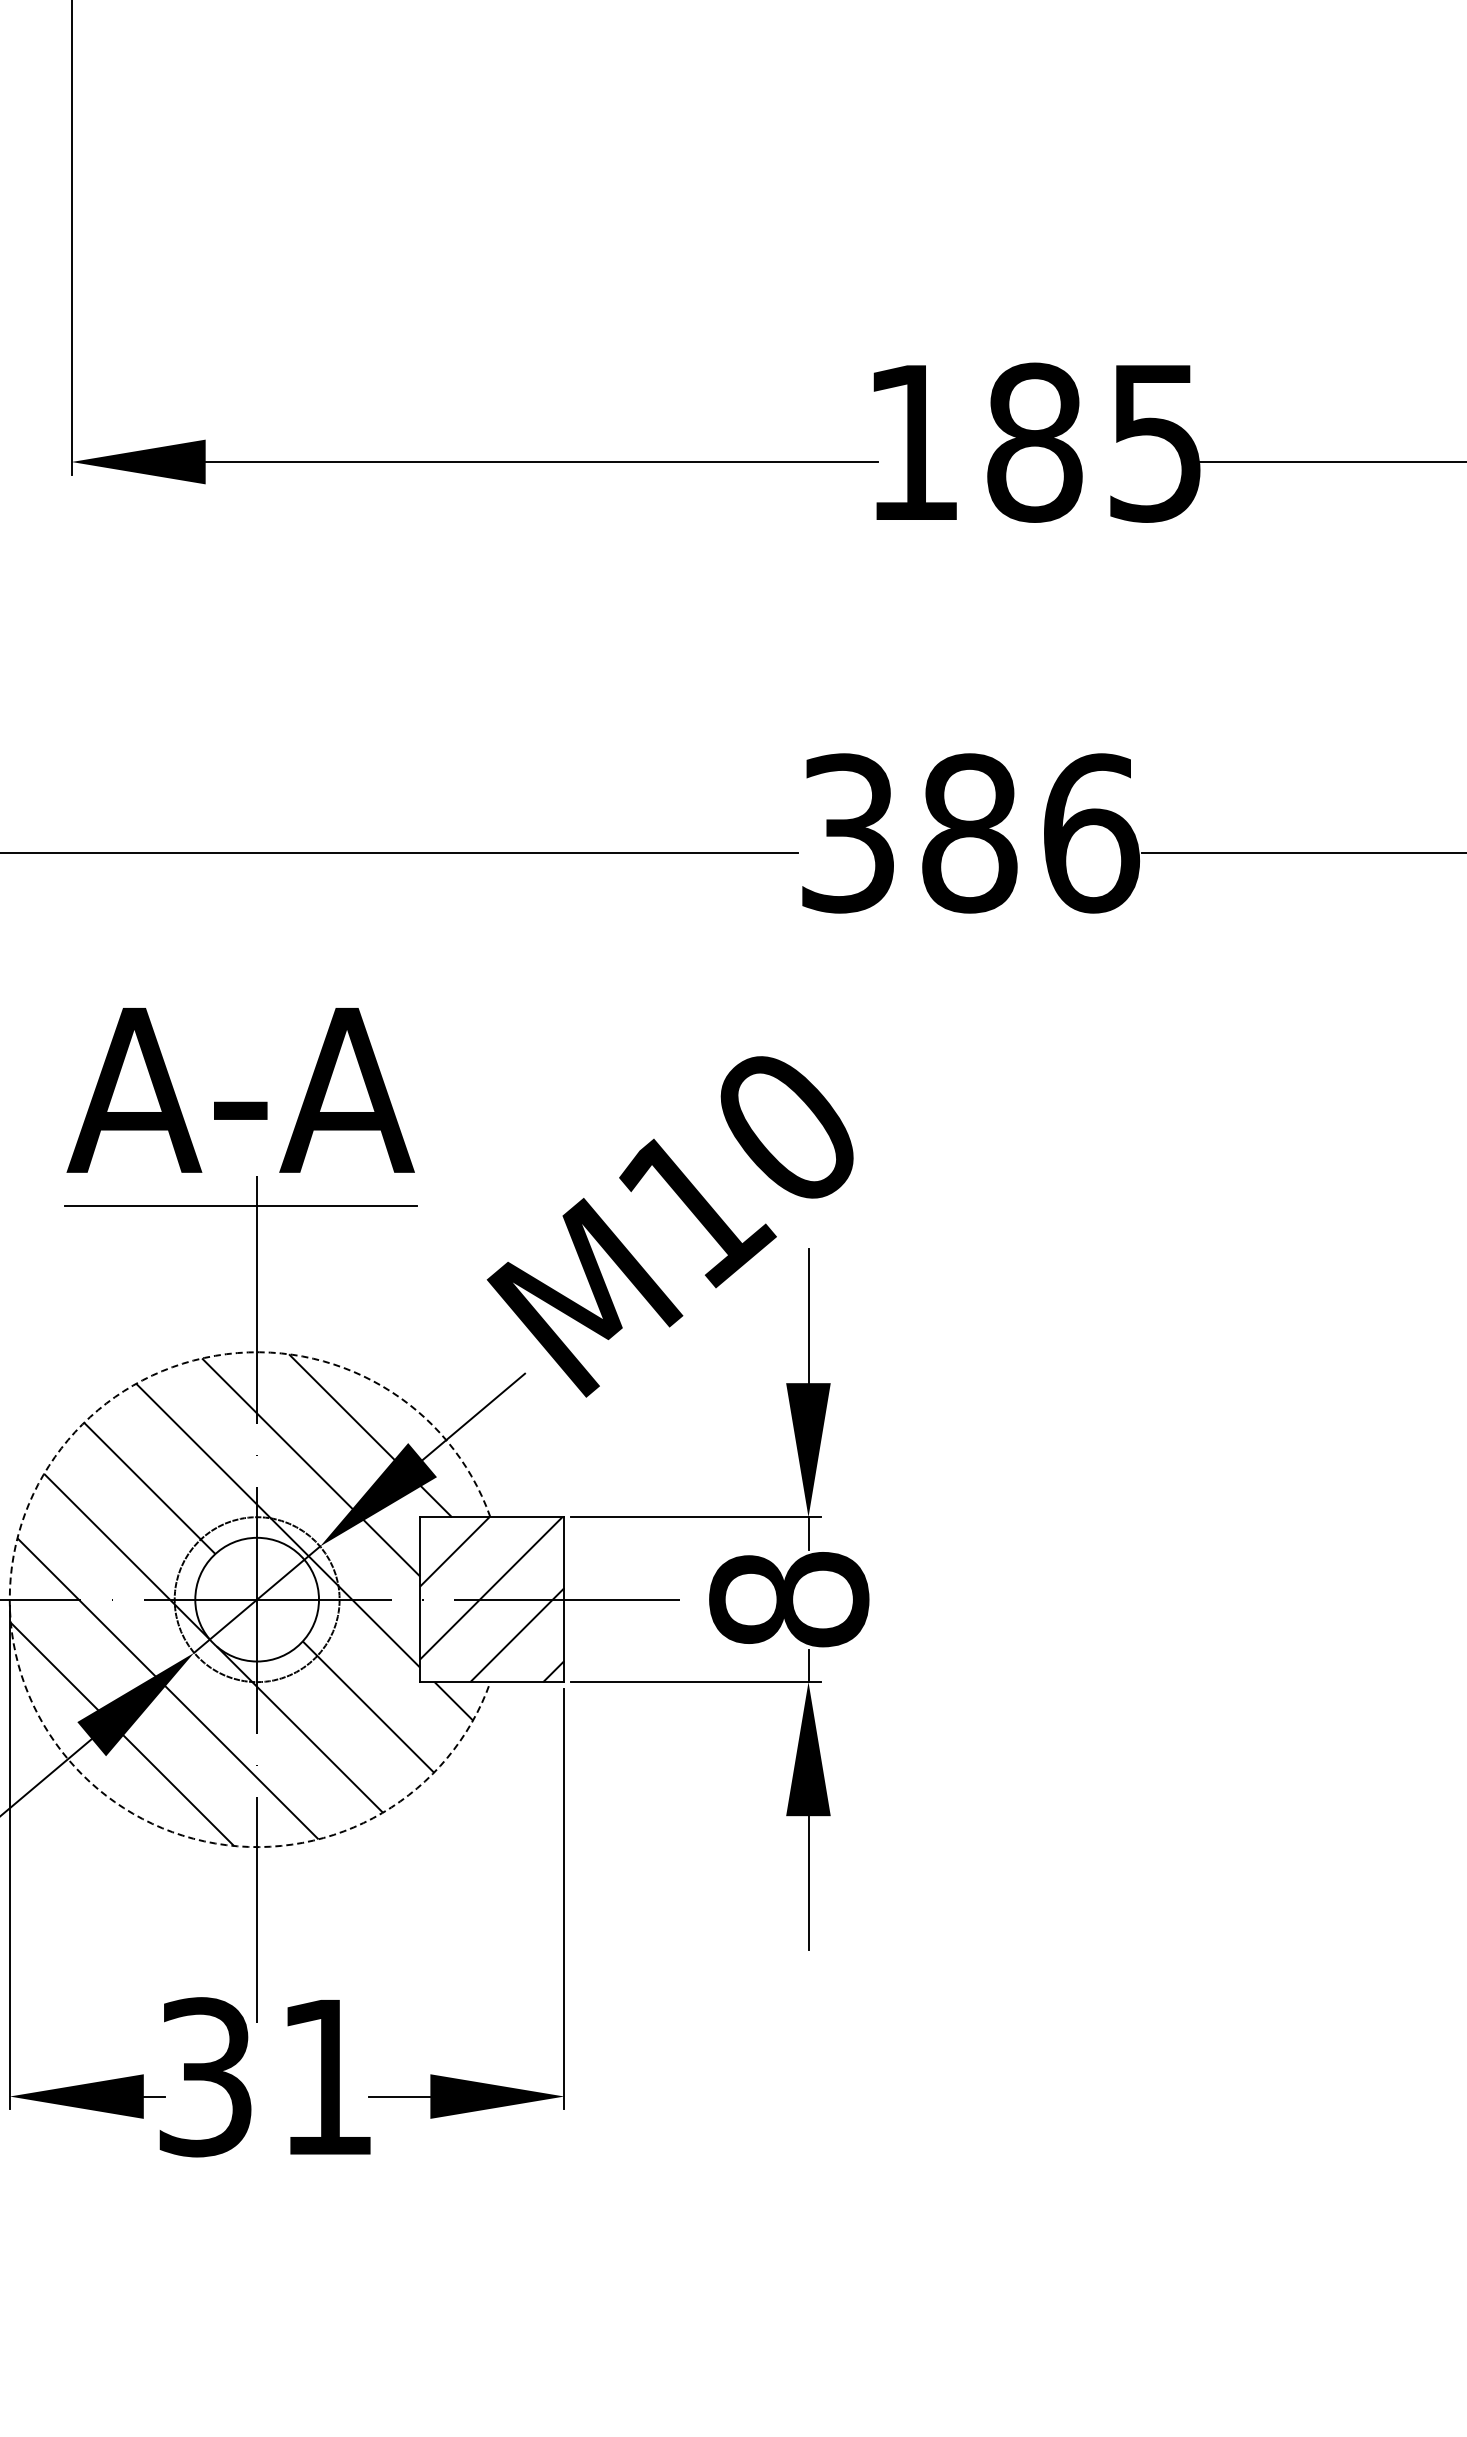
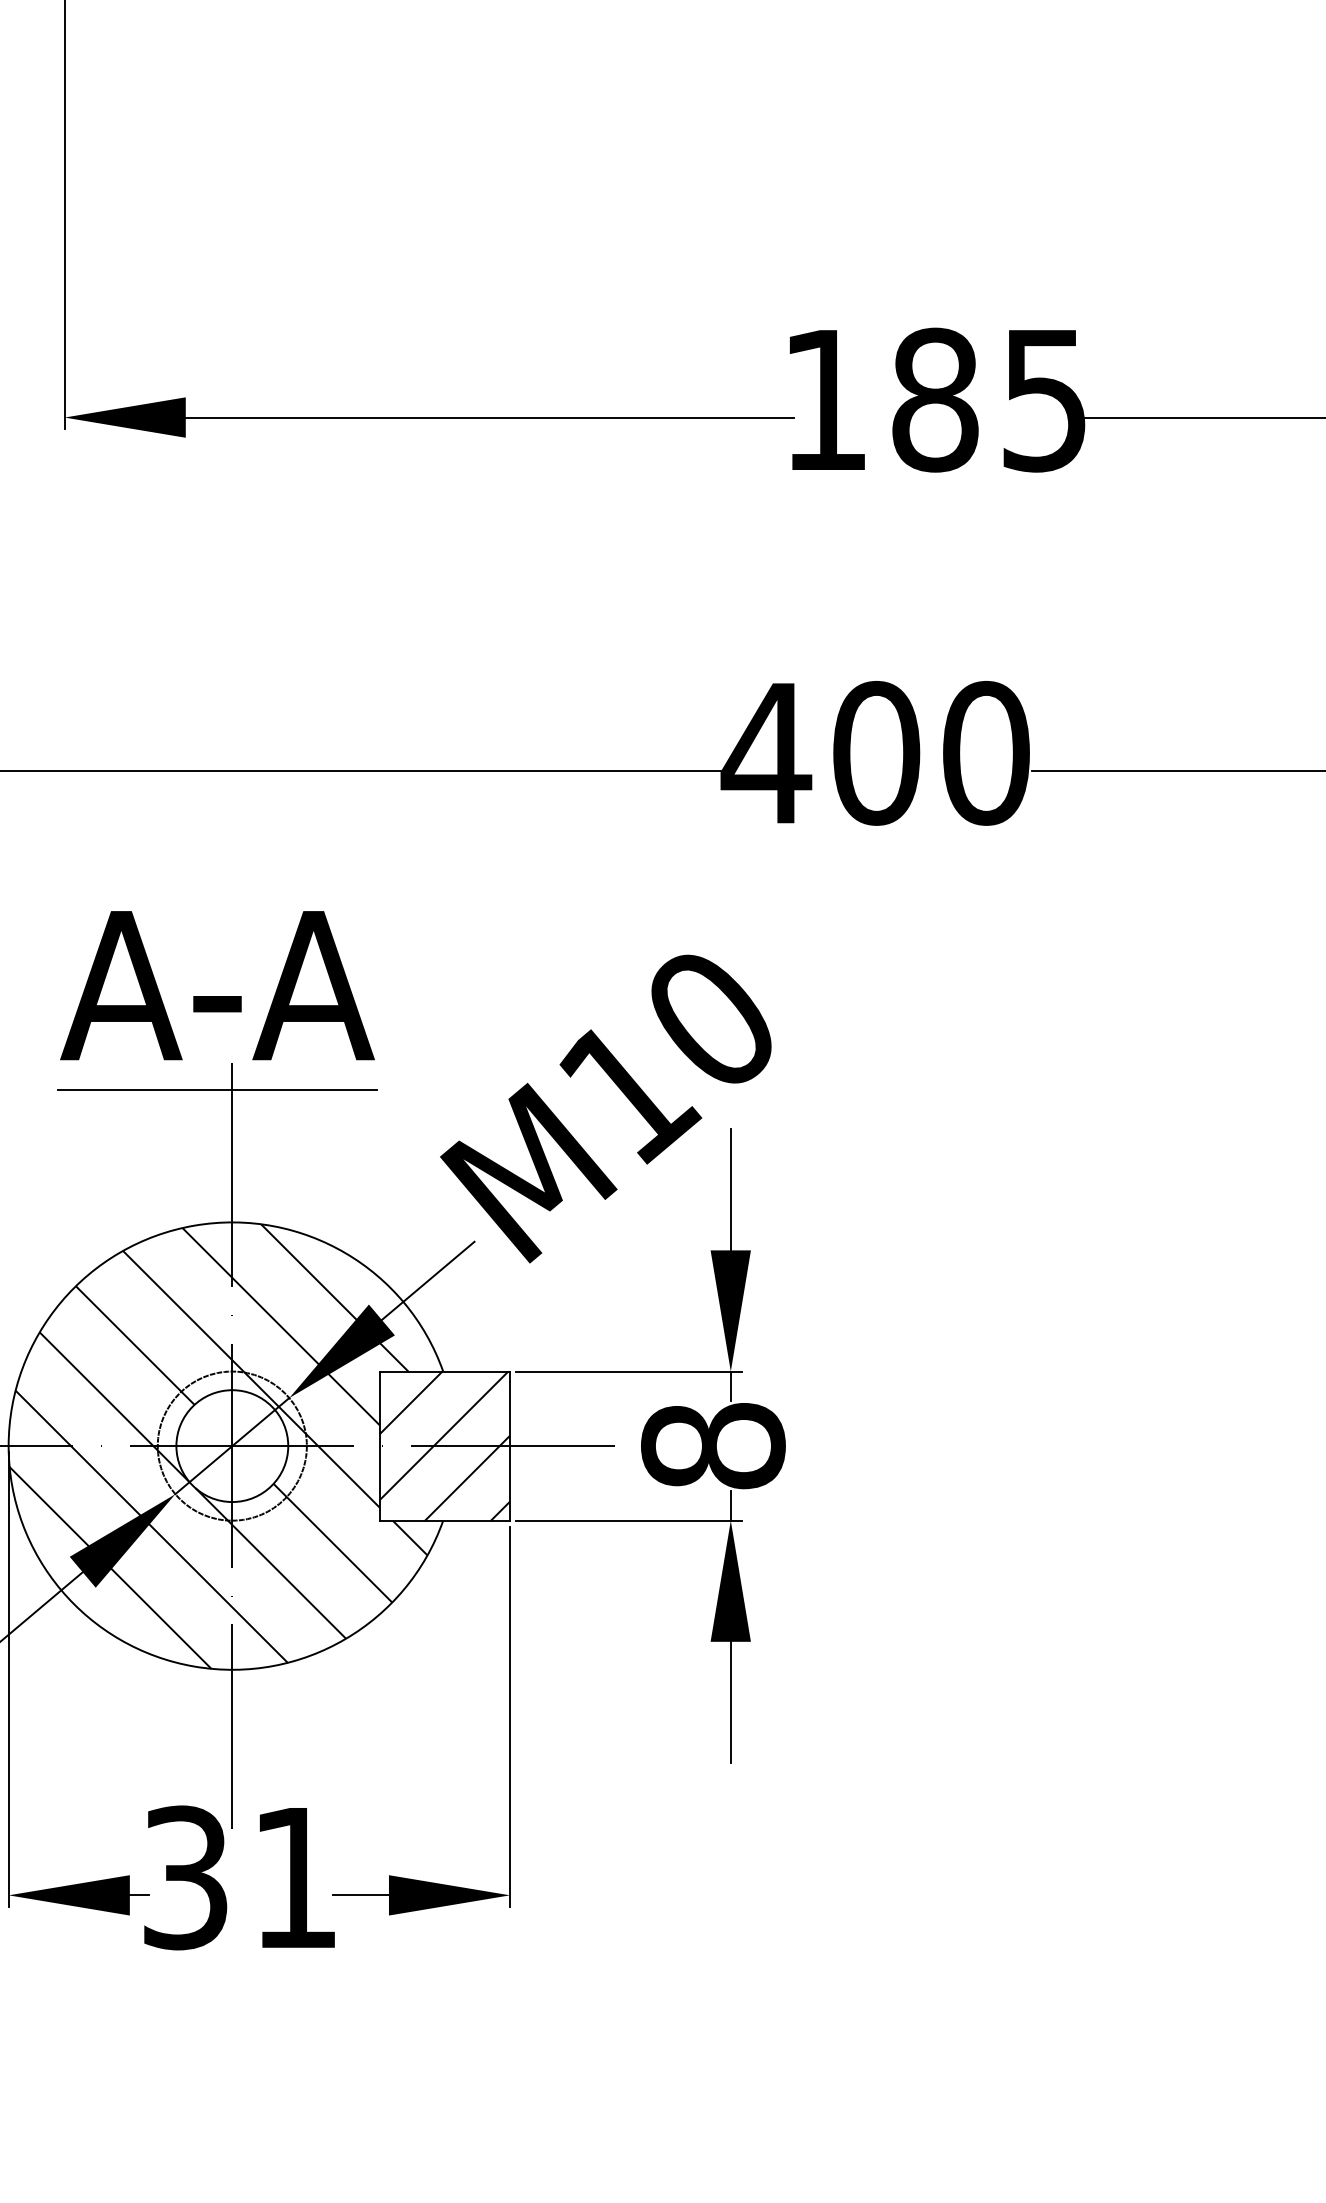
text: (968, 833) -> (875, 753), 386 -> 400
arc: (9, 1599) -> (8, 1445), dashed -> solid

